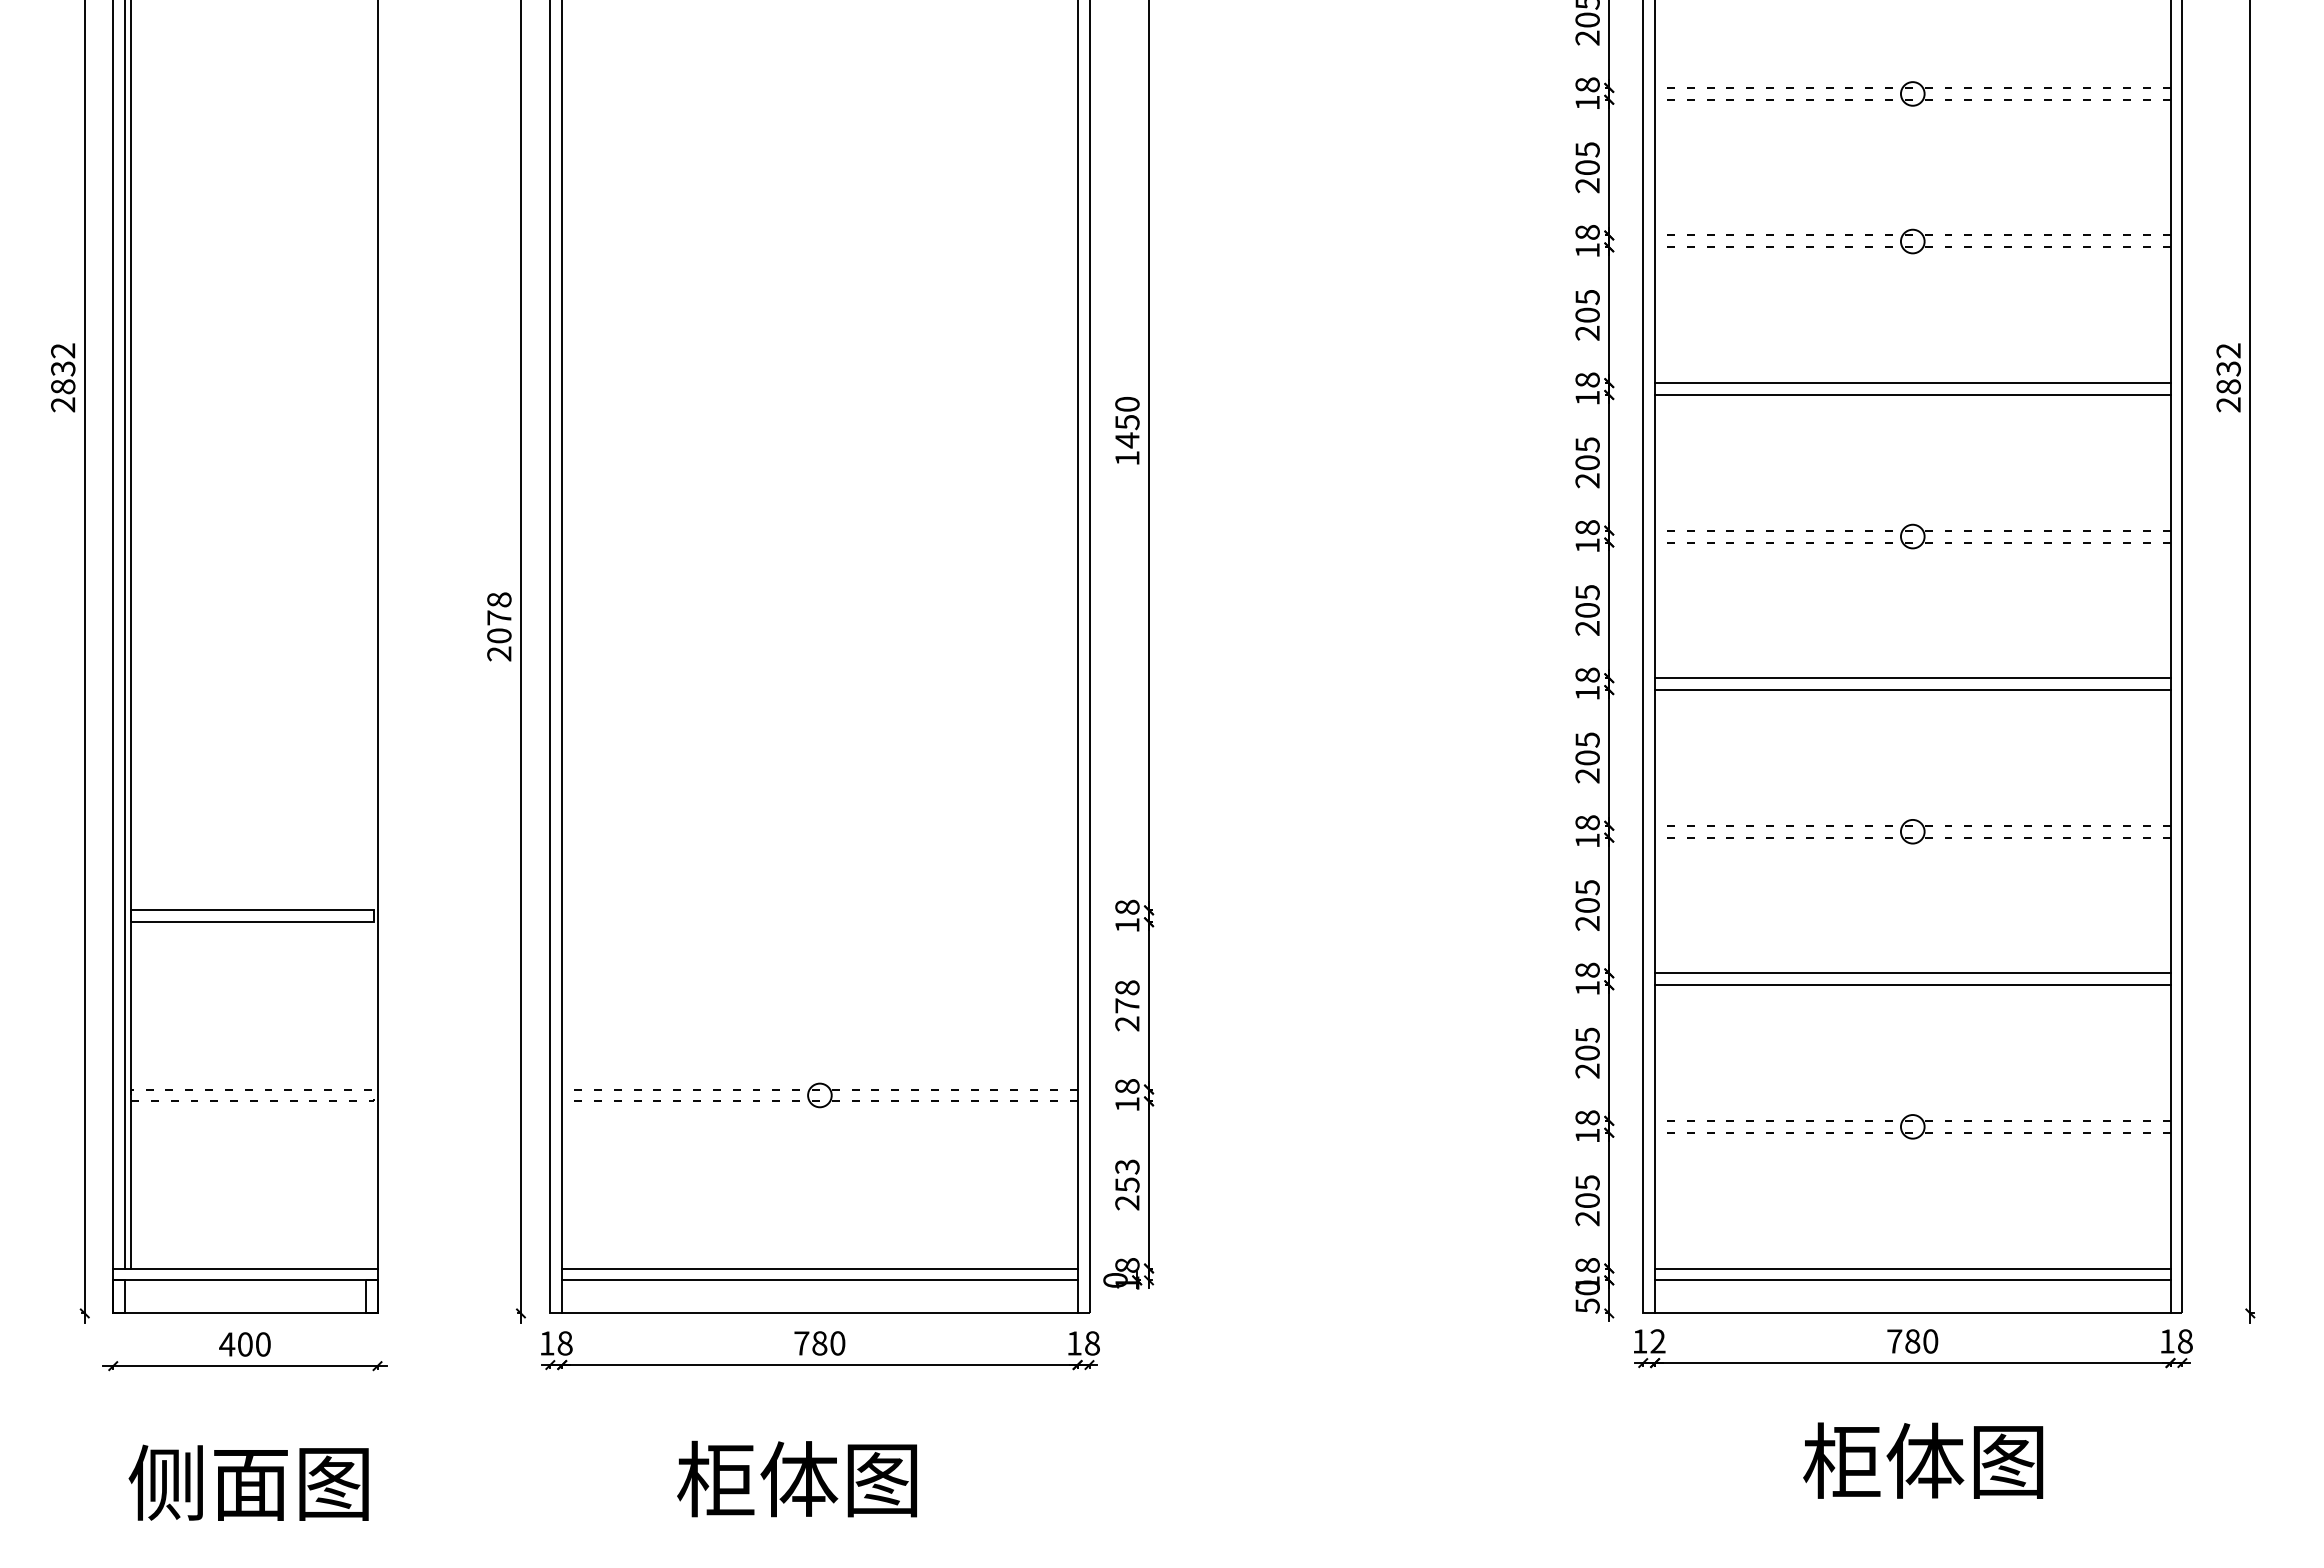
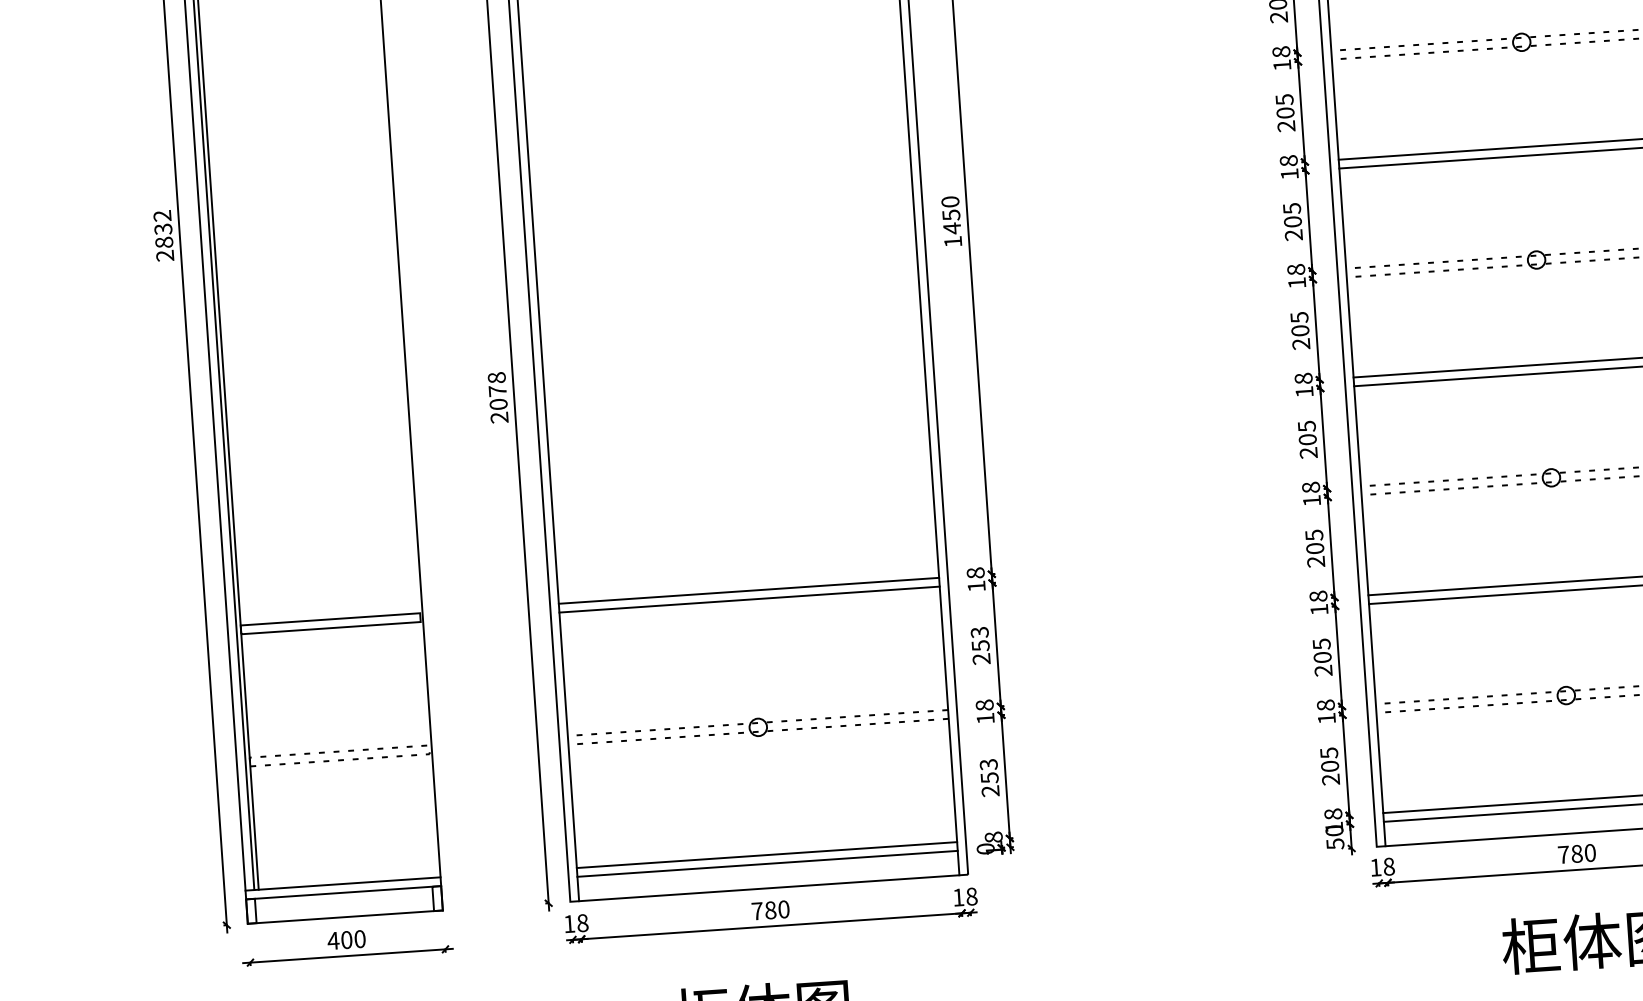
line: (819, 910) -> (748, 590), added
line: (819, 922) -> (749, 599), added
text: (1127, 996) -> (980, 638), 278 -> 253
text: (1657, 1341) -> (1388, 866), 12 -> 18

